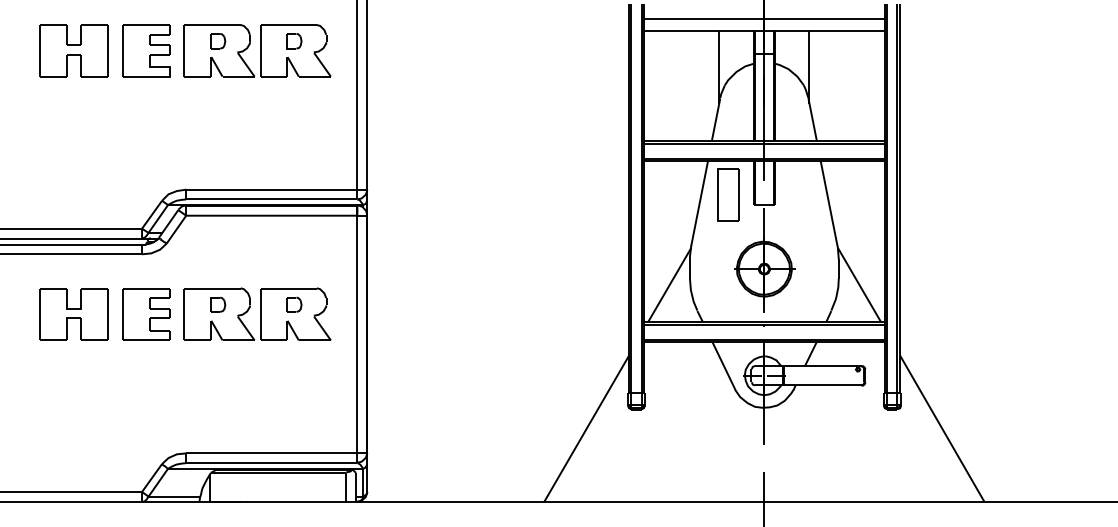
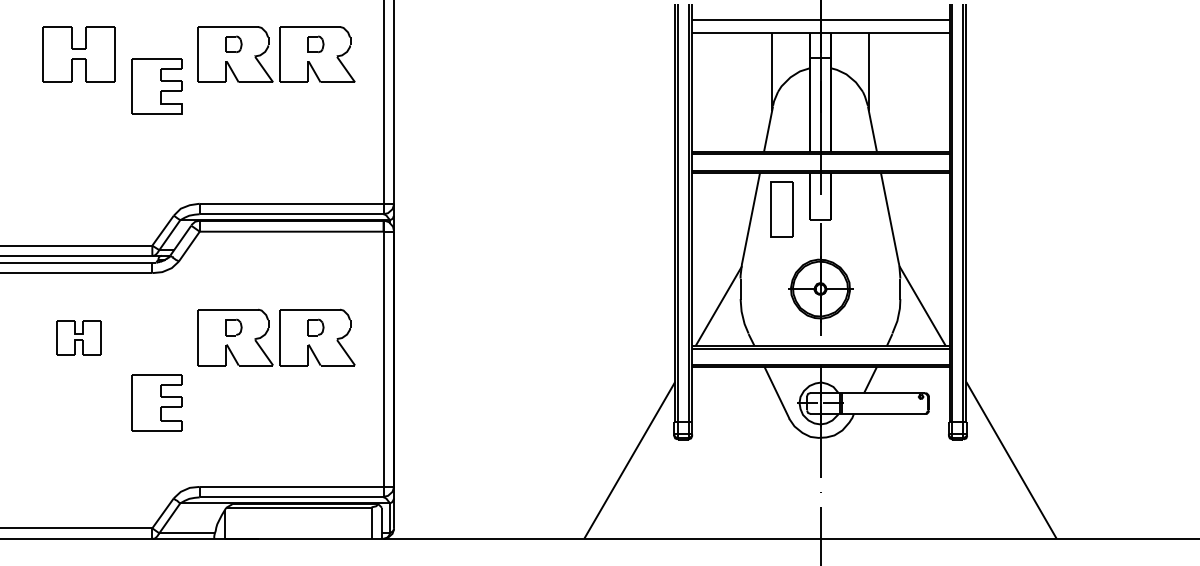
part: (145, 50) -> (156, 86), moved
part: (73, 314) -> (78, 337), size x0.6
part: (145, 314) -> (156, 402), moved

